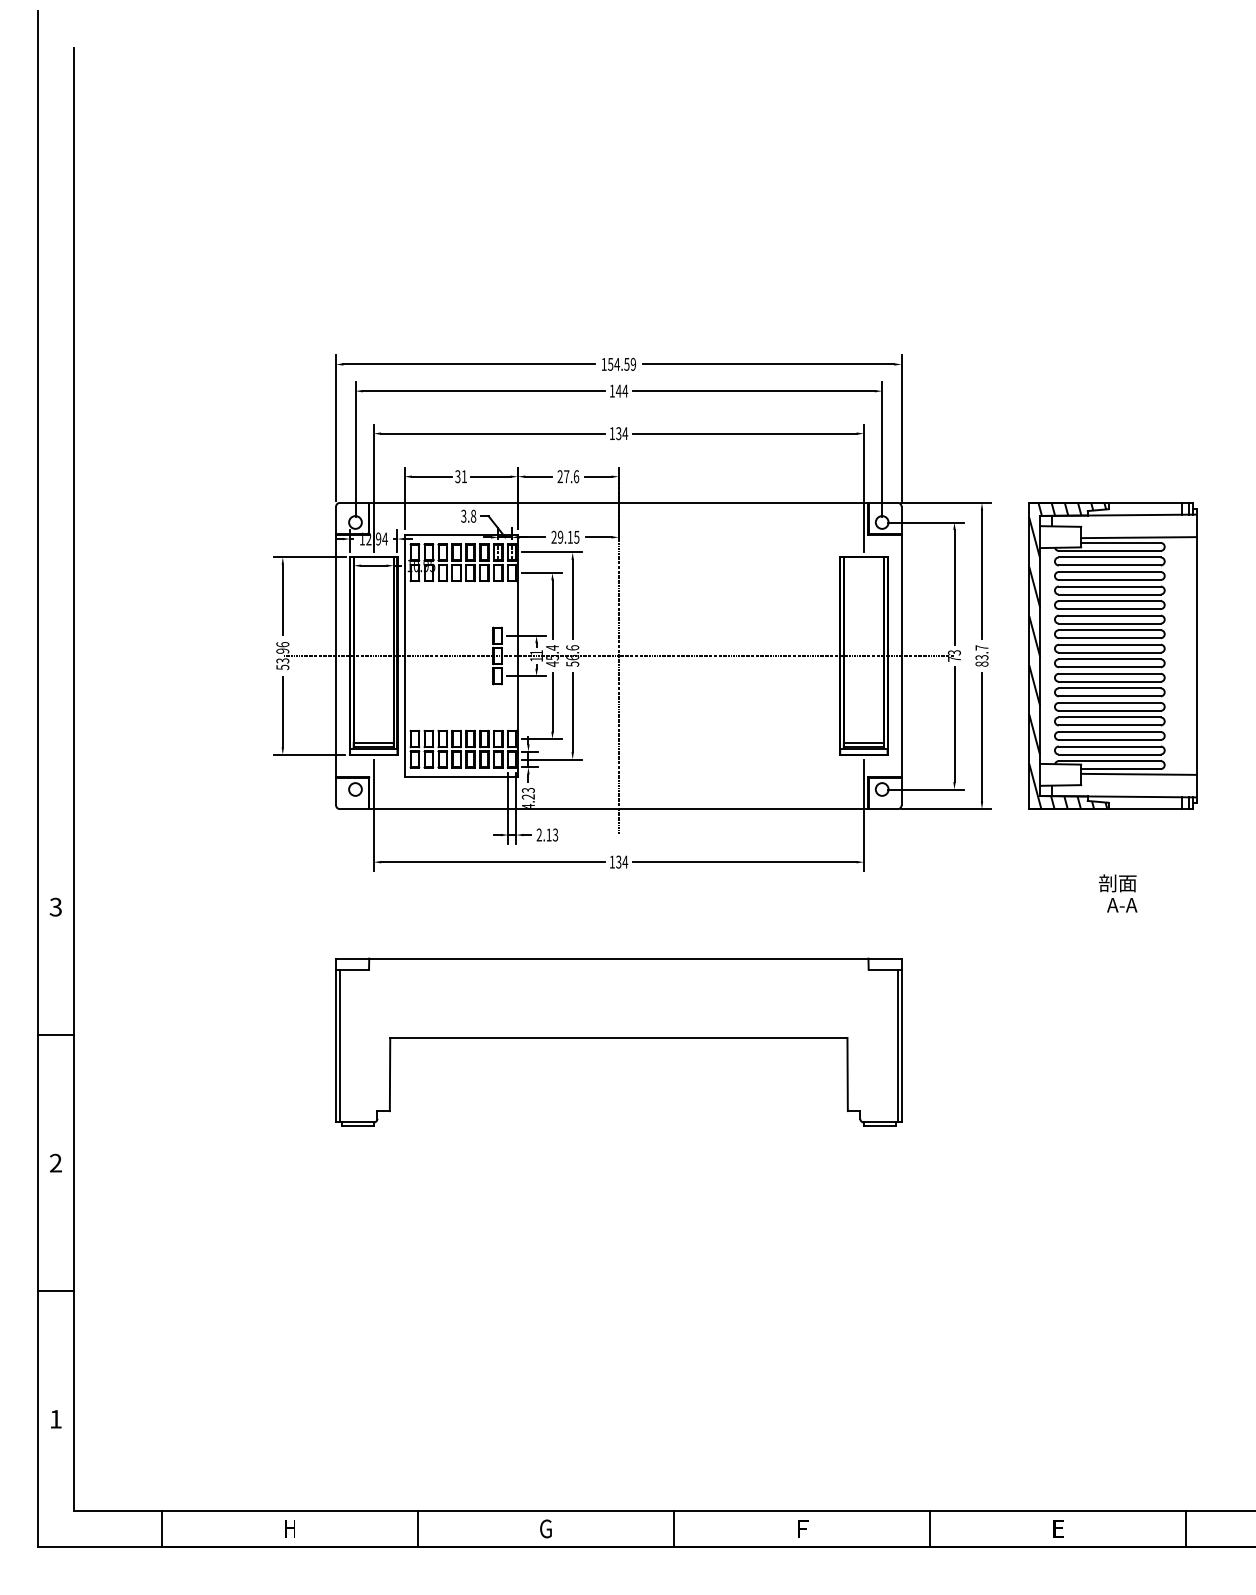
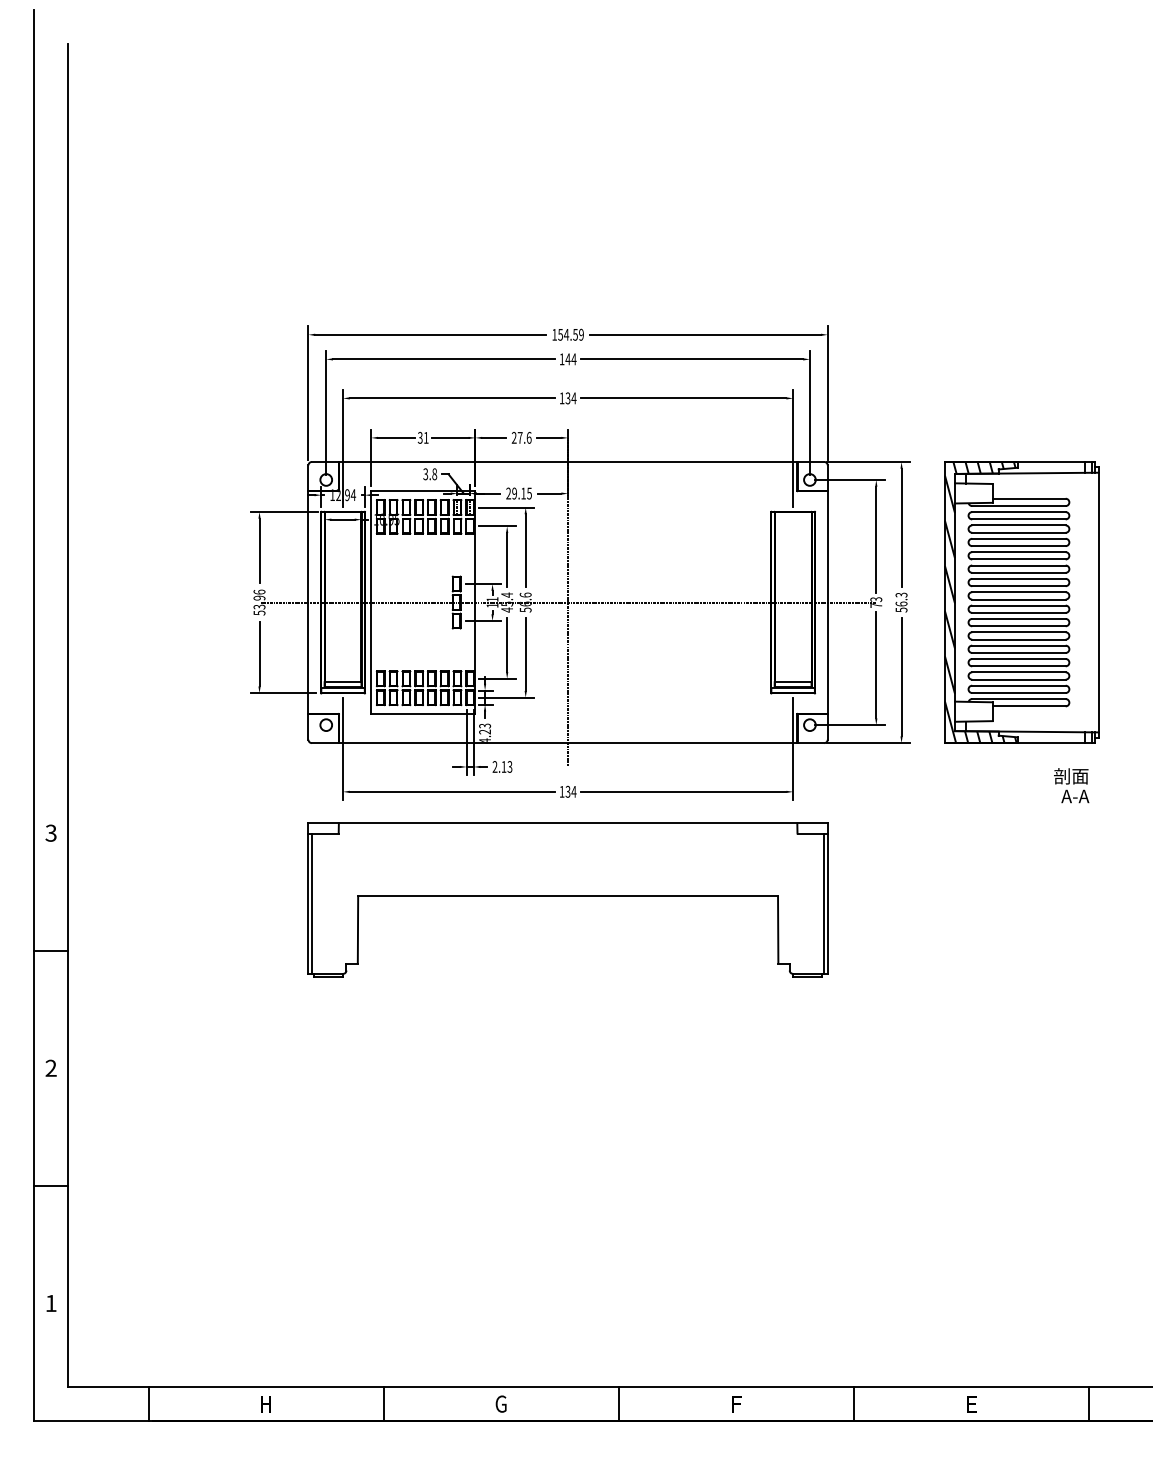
line: (1138, 537) -> (1045, 493), removed
text: (981, 655) -> (901, 602), 83.7 -> 56.3
line: (1138, 773) -> (1045, 710), removed
text: (1118, 893) -> (1071, 785), moved
part: (618, 1041) -> (567, 899), moved

